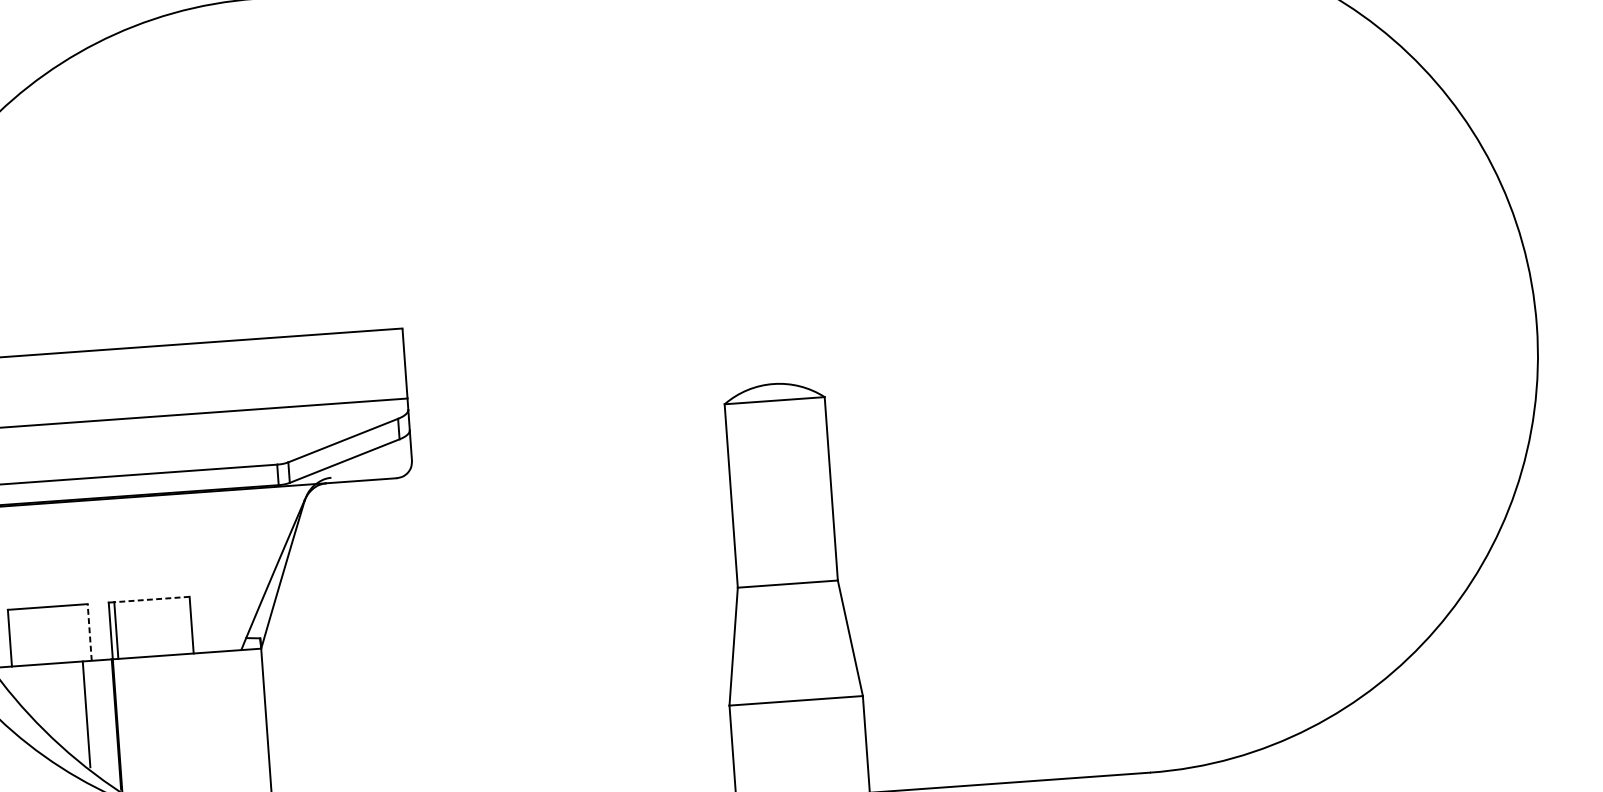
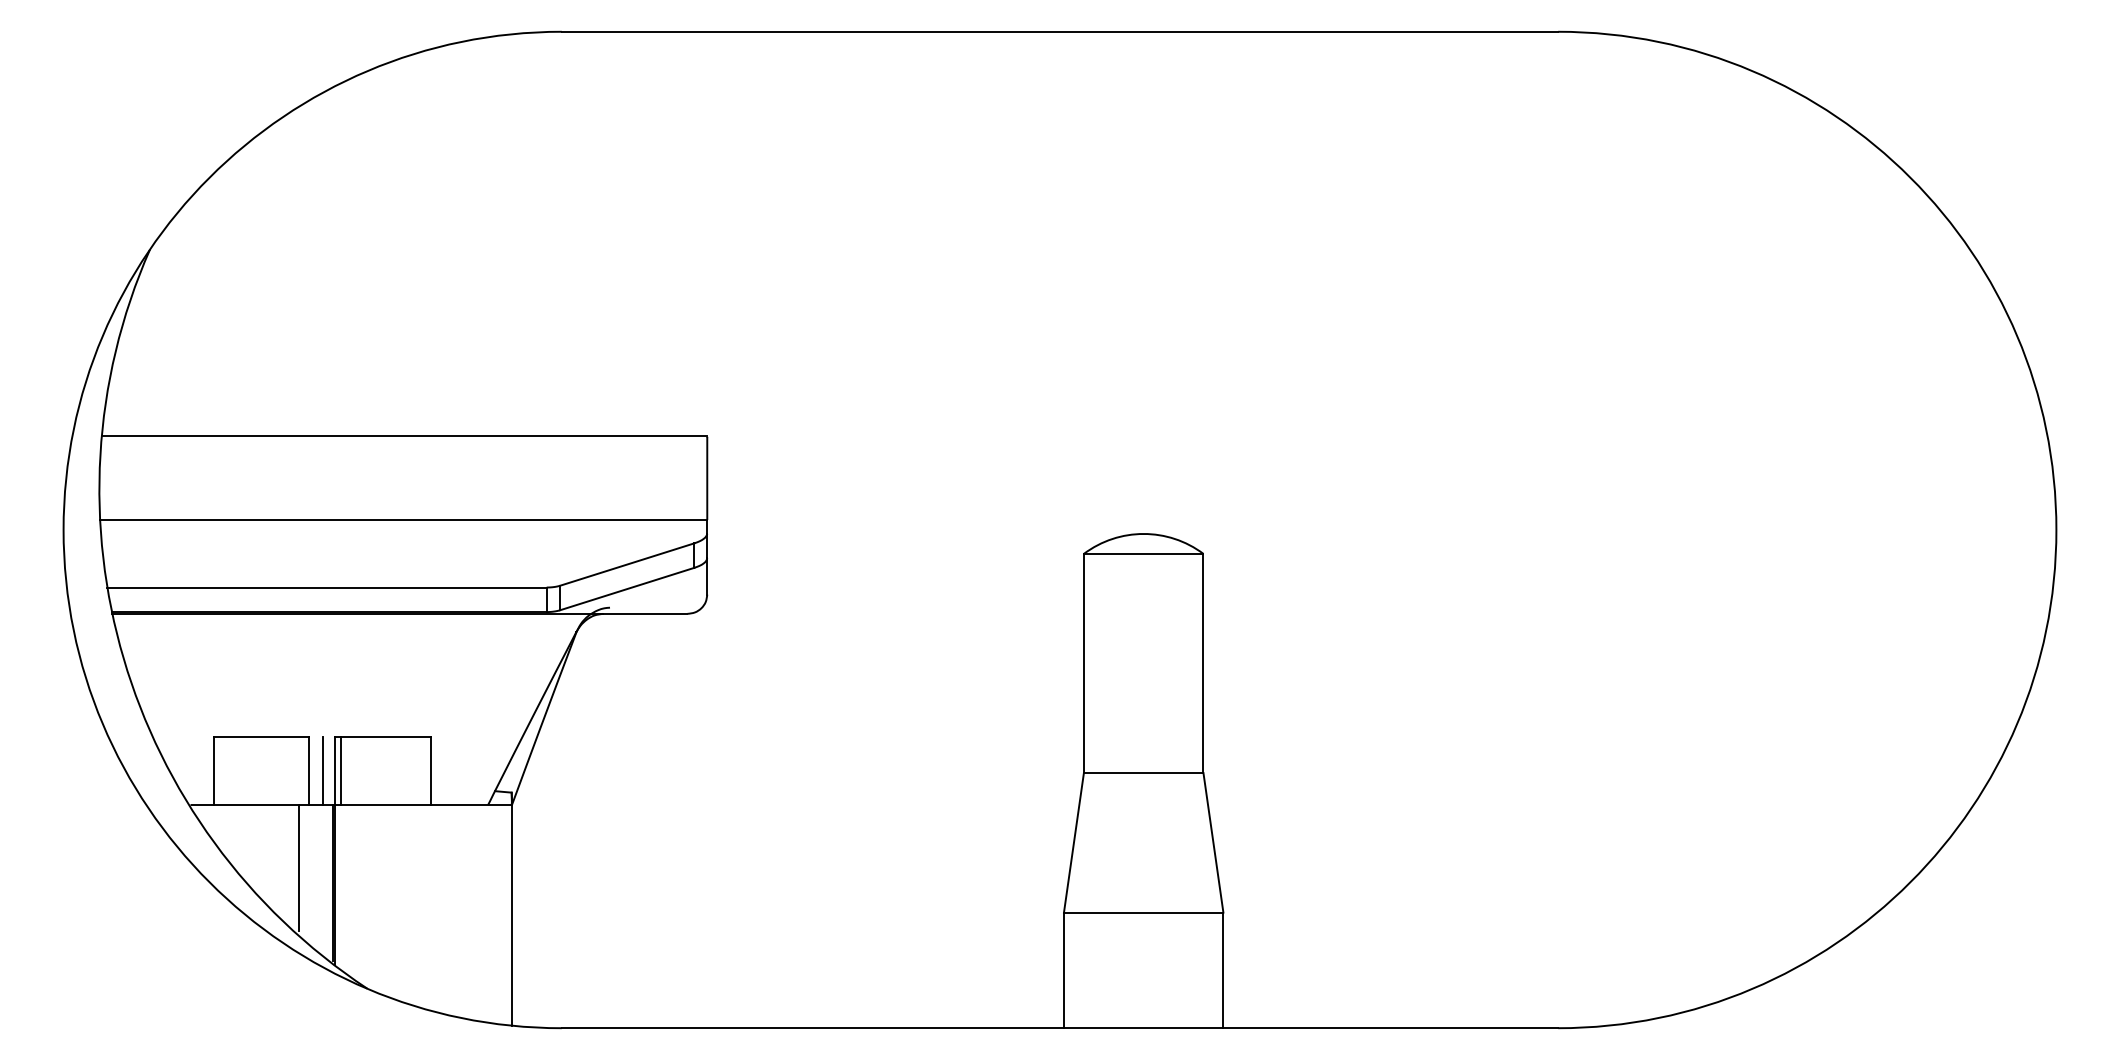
line: (151, 599) -> (385, 737), dashed -> solid
line: (89, 632) -> (309, 771), dashed -> solid
line: (100, 632) -> (322, 771), added

